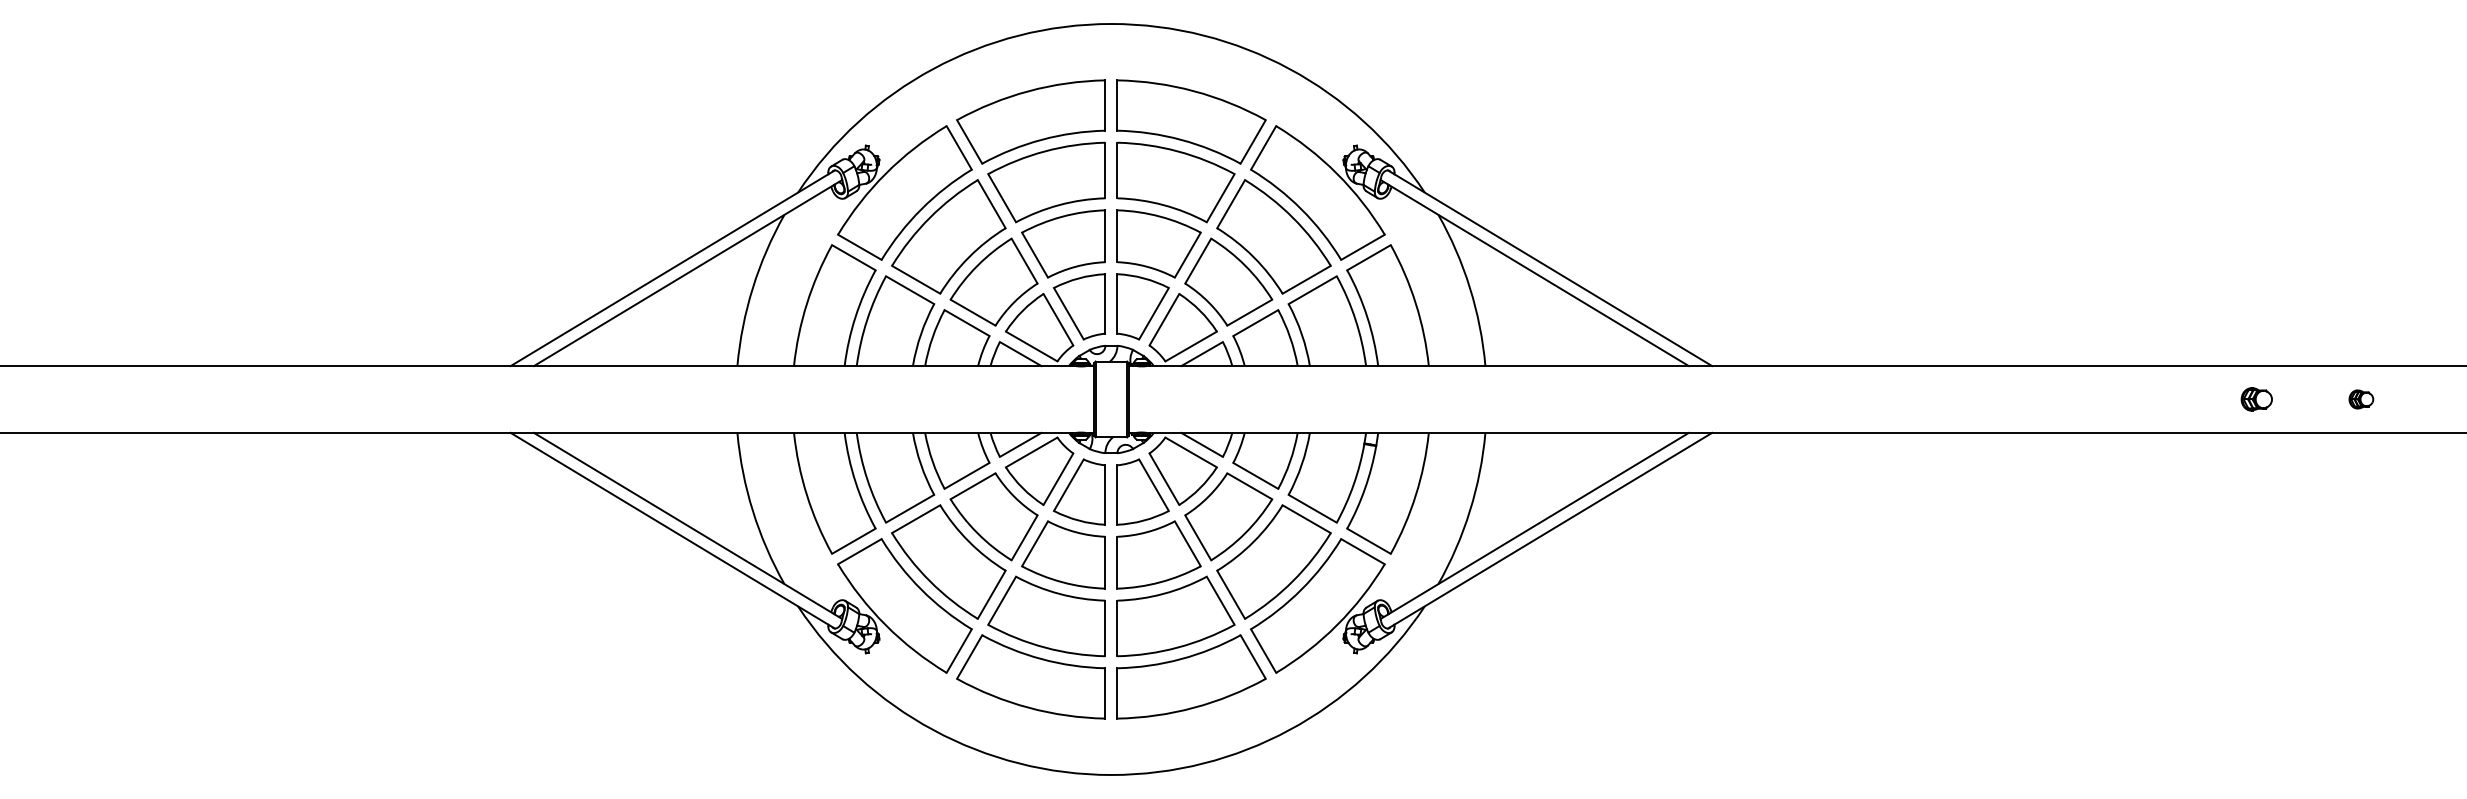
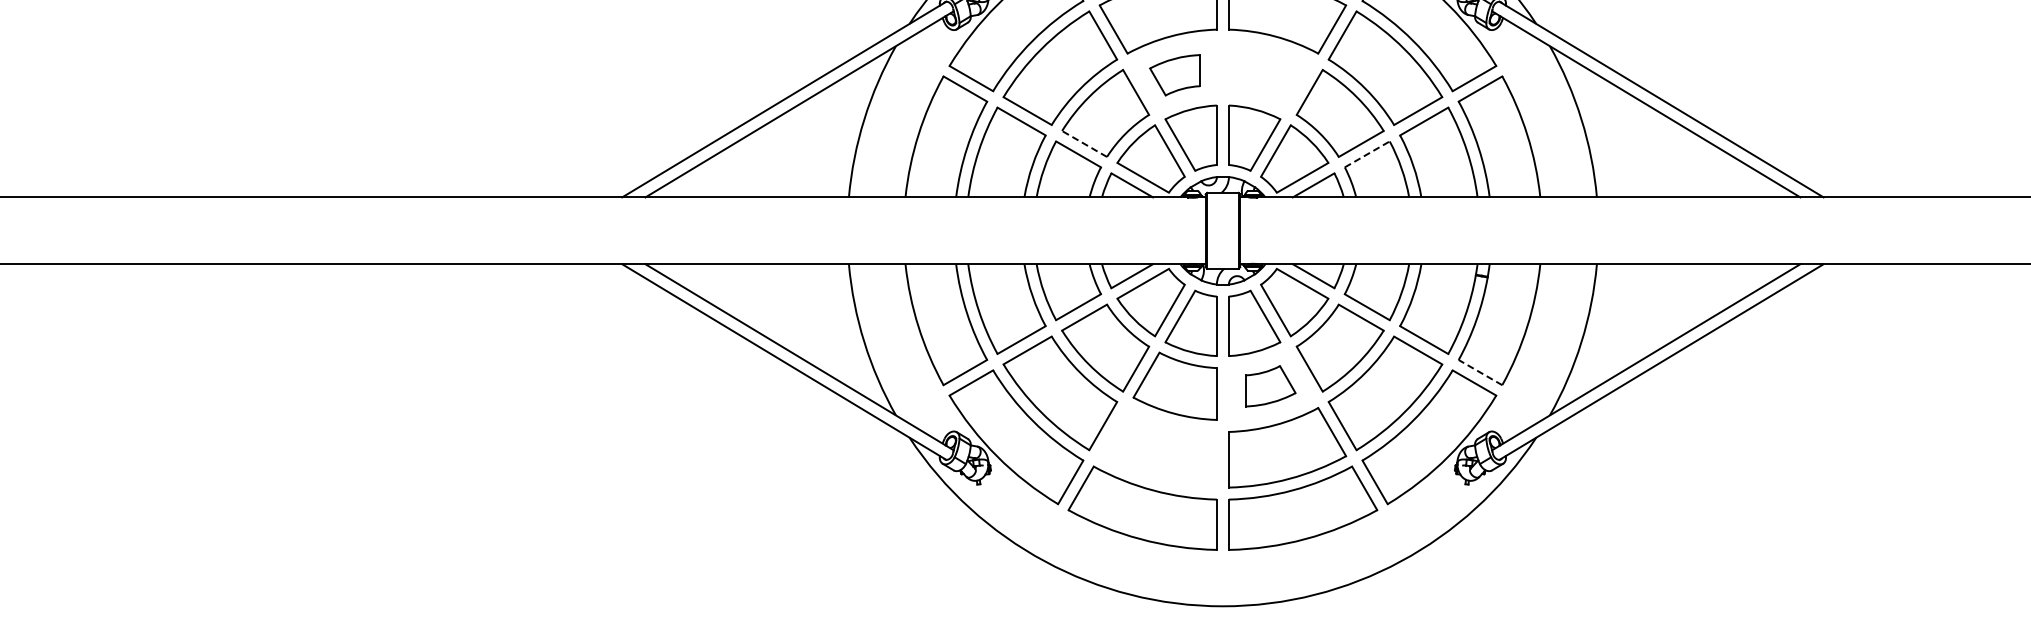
part: (1063, 243) -> (1175, 74), size x0.6
part: (1158, 243) -> (1270, 74), removed
line: (973, 312) -> (1085, 143), solid -> dashed
line: (1255, 323) -> (1367, 154), solid -> dashed
line: (1368, 541) -> (1480, 372), solid -> dashed
part: (1158, 554) -> (1270, 385), size x0.6
part: (1046, 616) -> (1158, 447), removed

